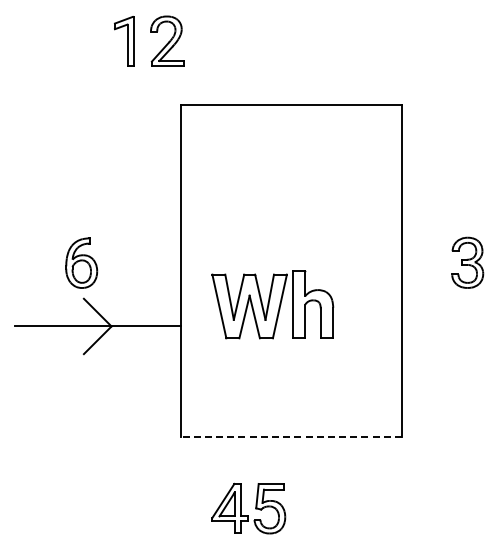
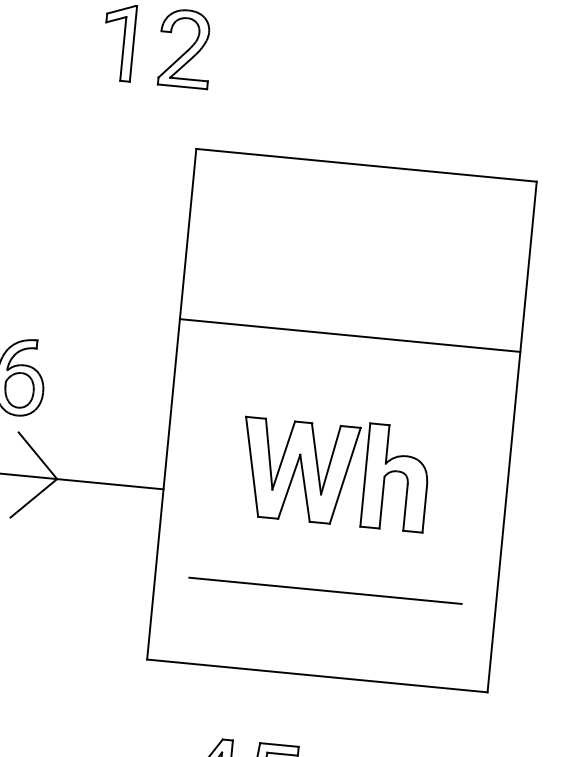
line: (290, 215) -> (348, 334), added
part: (272, 304) -> (334, 471), moved
line: (290, 381) -> (324, 590), added
line: (291, 437) -> (317, 676), dashed -> solid

